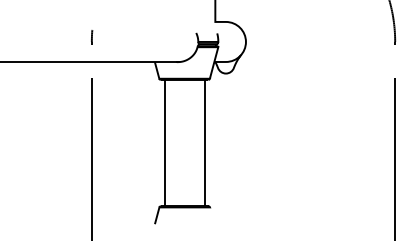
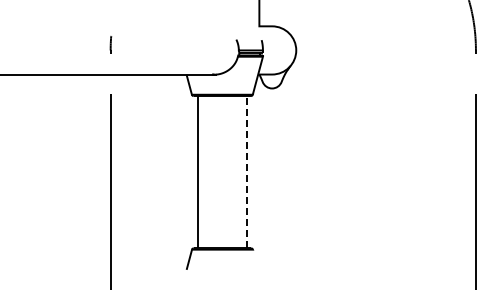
line: (204, 142) -> (246, 171), solid -> dashed

